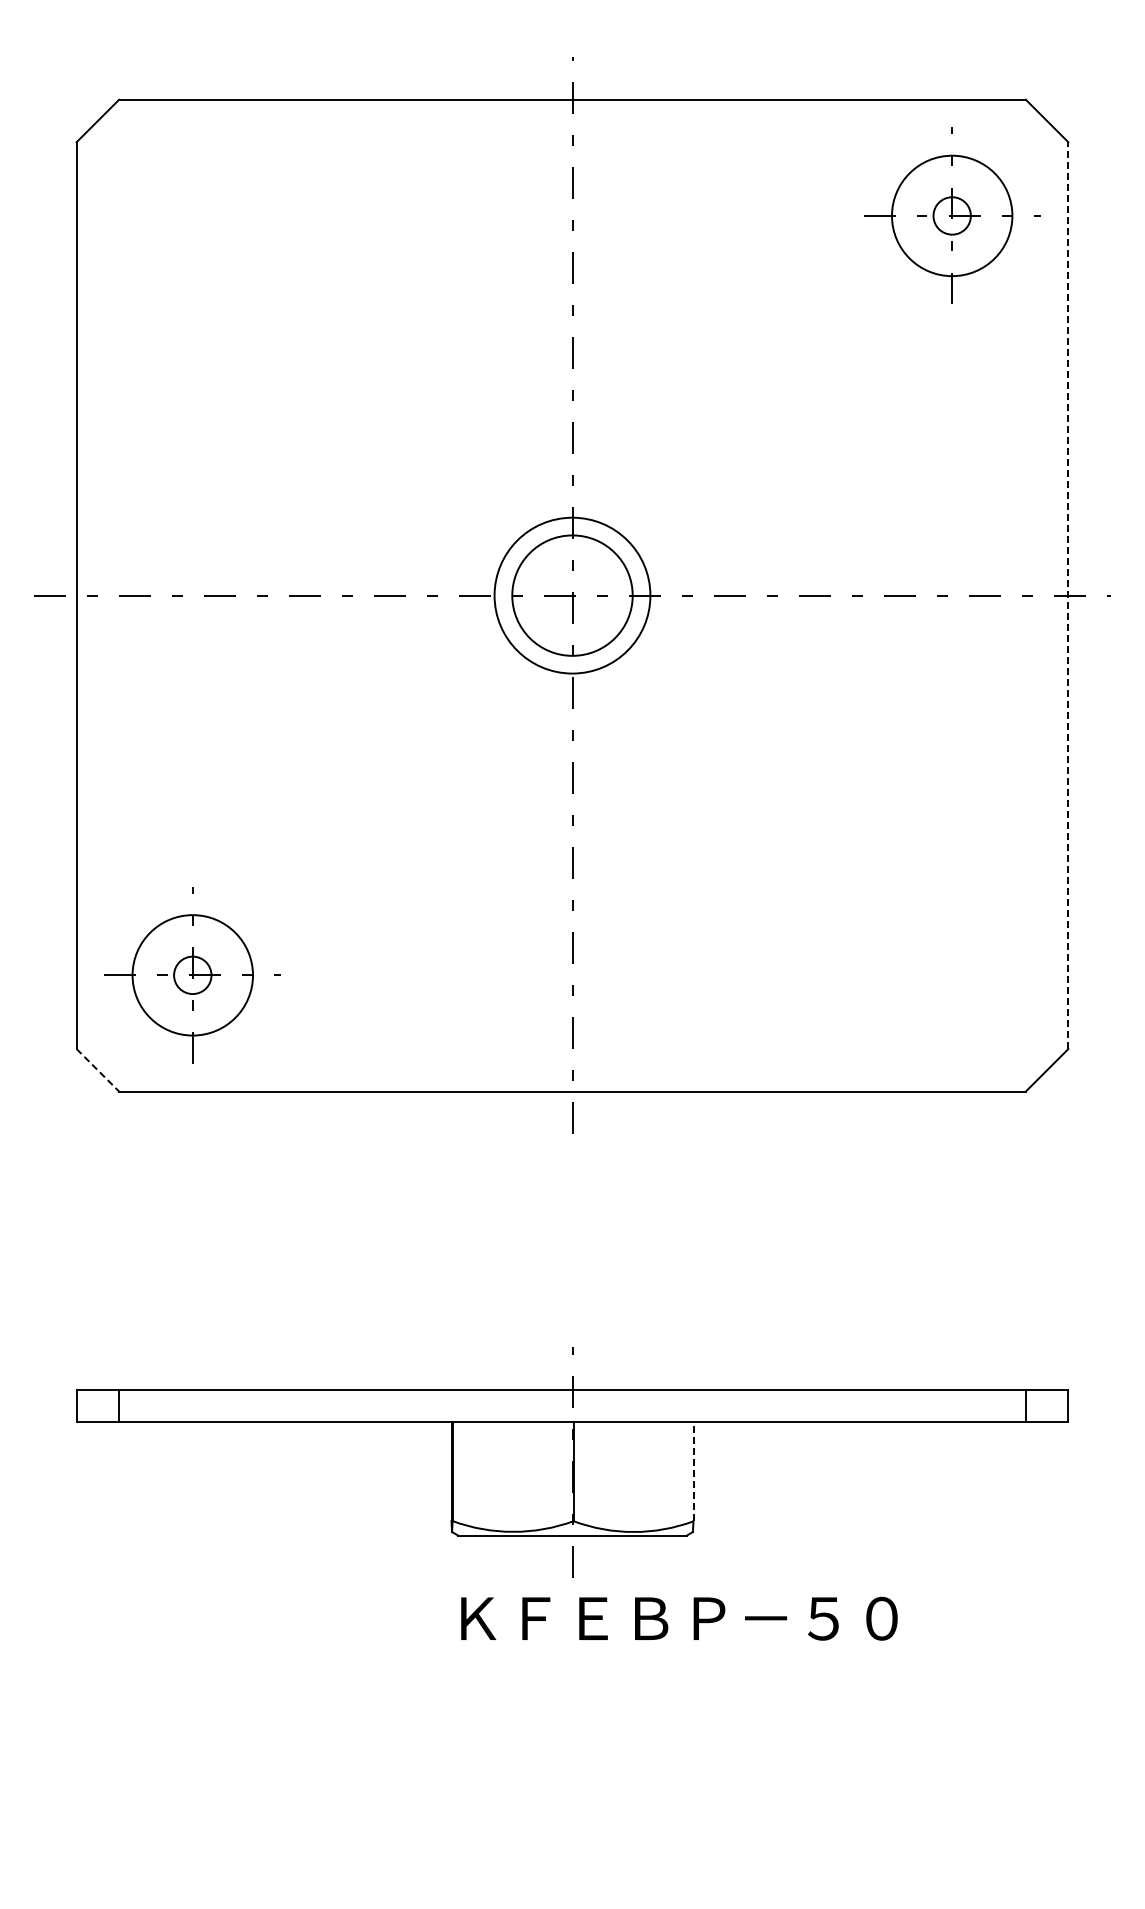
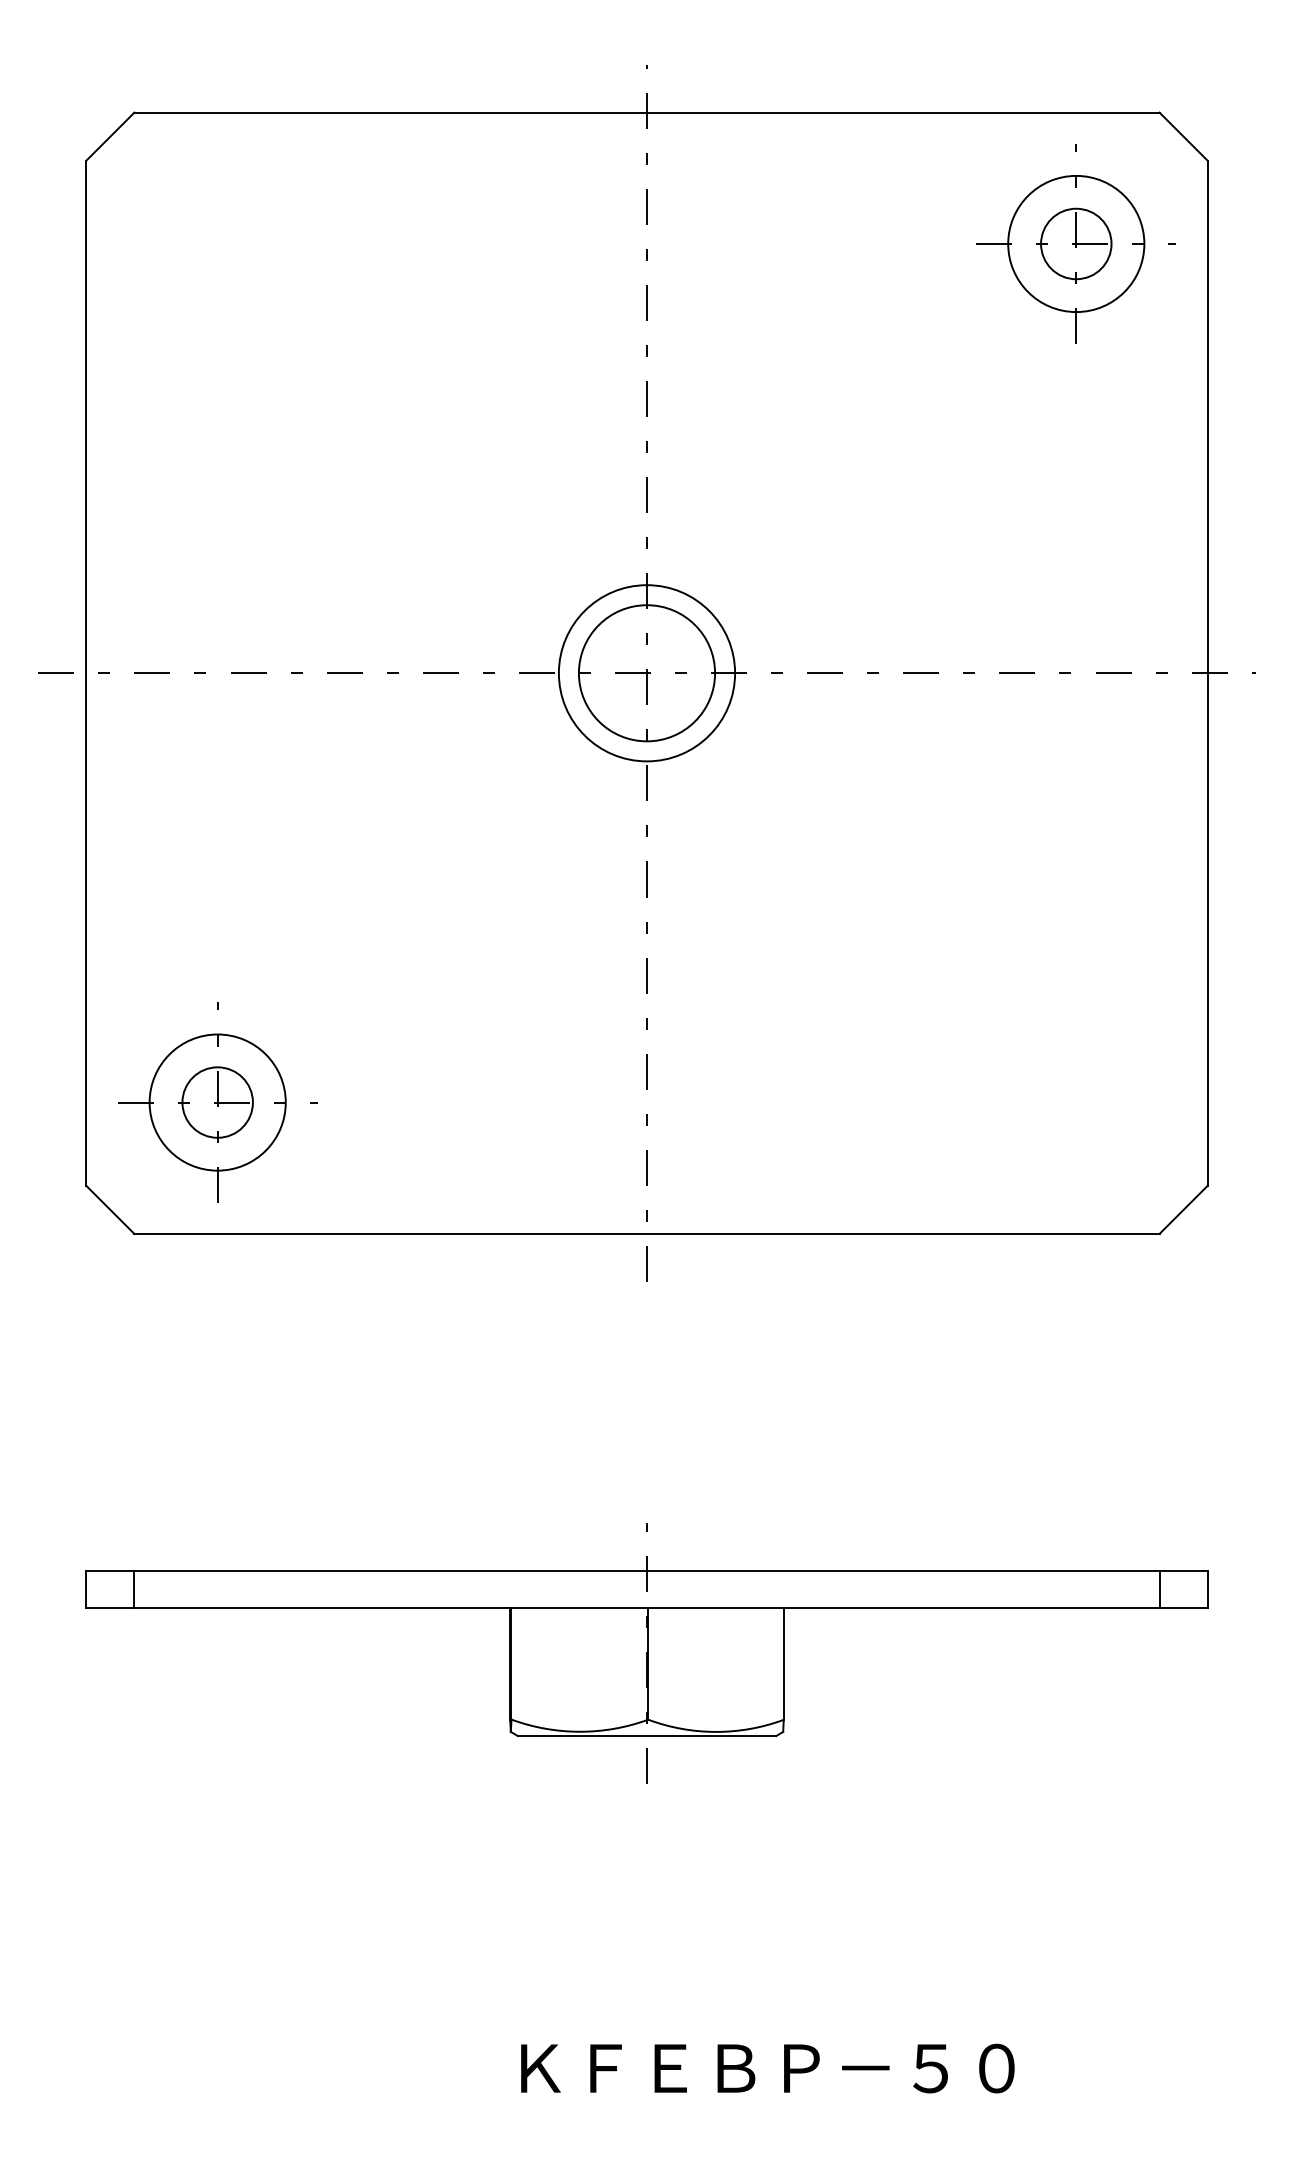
circle: (952, 215) -> (1076, 243), size x1.67
line: (1068, 595) -> (1207, 673), dashed -> solid
circle: (192, 975) -> (217, 1102), size x1.67
line: (98, 1070) -> (111, 1210), dashed -> solid
line: (693, 1471) -> (783, 1663), dashed -> solid
text: (679, 1618) -> (767, 2068), moved

